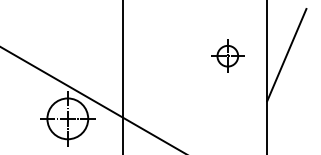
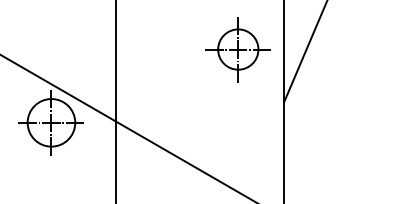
part: (227, 56) -> (237, 49), size x1.67

